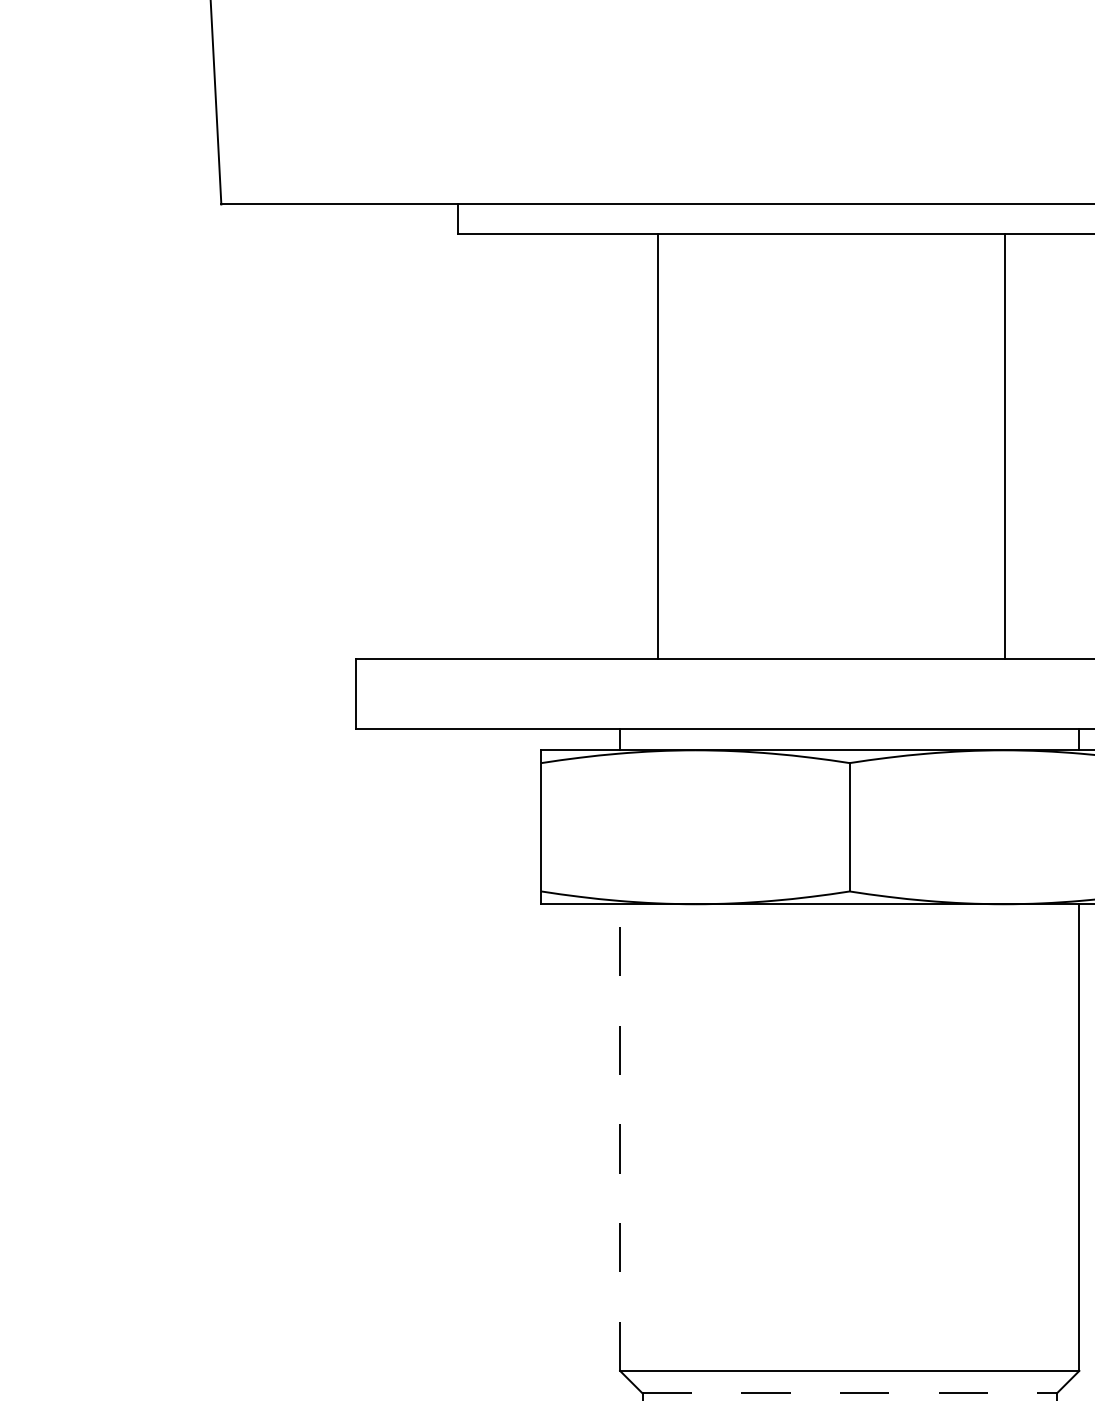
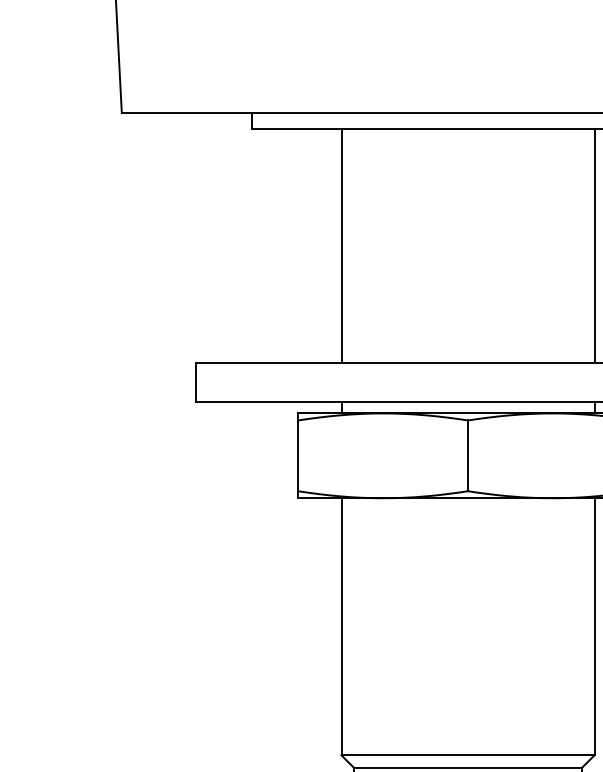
line: (658, 447) -> (341, 246), moved
line: (1004, 447) -> (594, 246), moved
line: (620, 1137) -> (341, 626), dashed -> solid
line: (850, 1392) -> (468, 767), dashed -> solid

